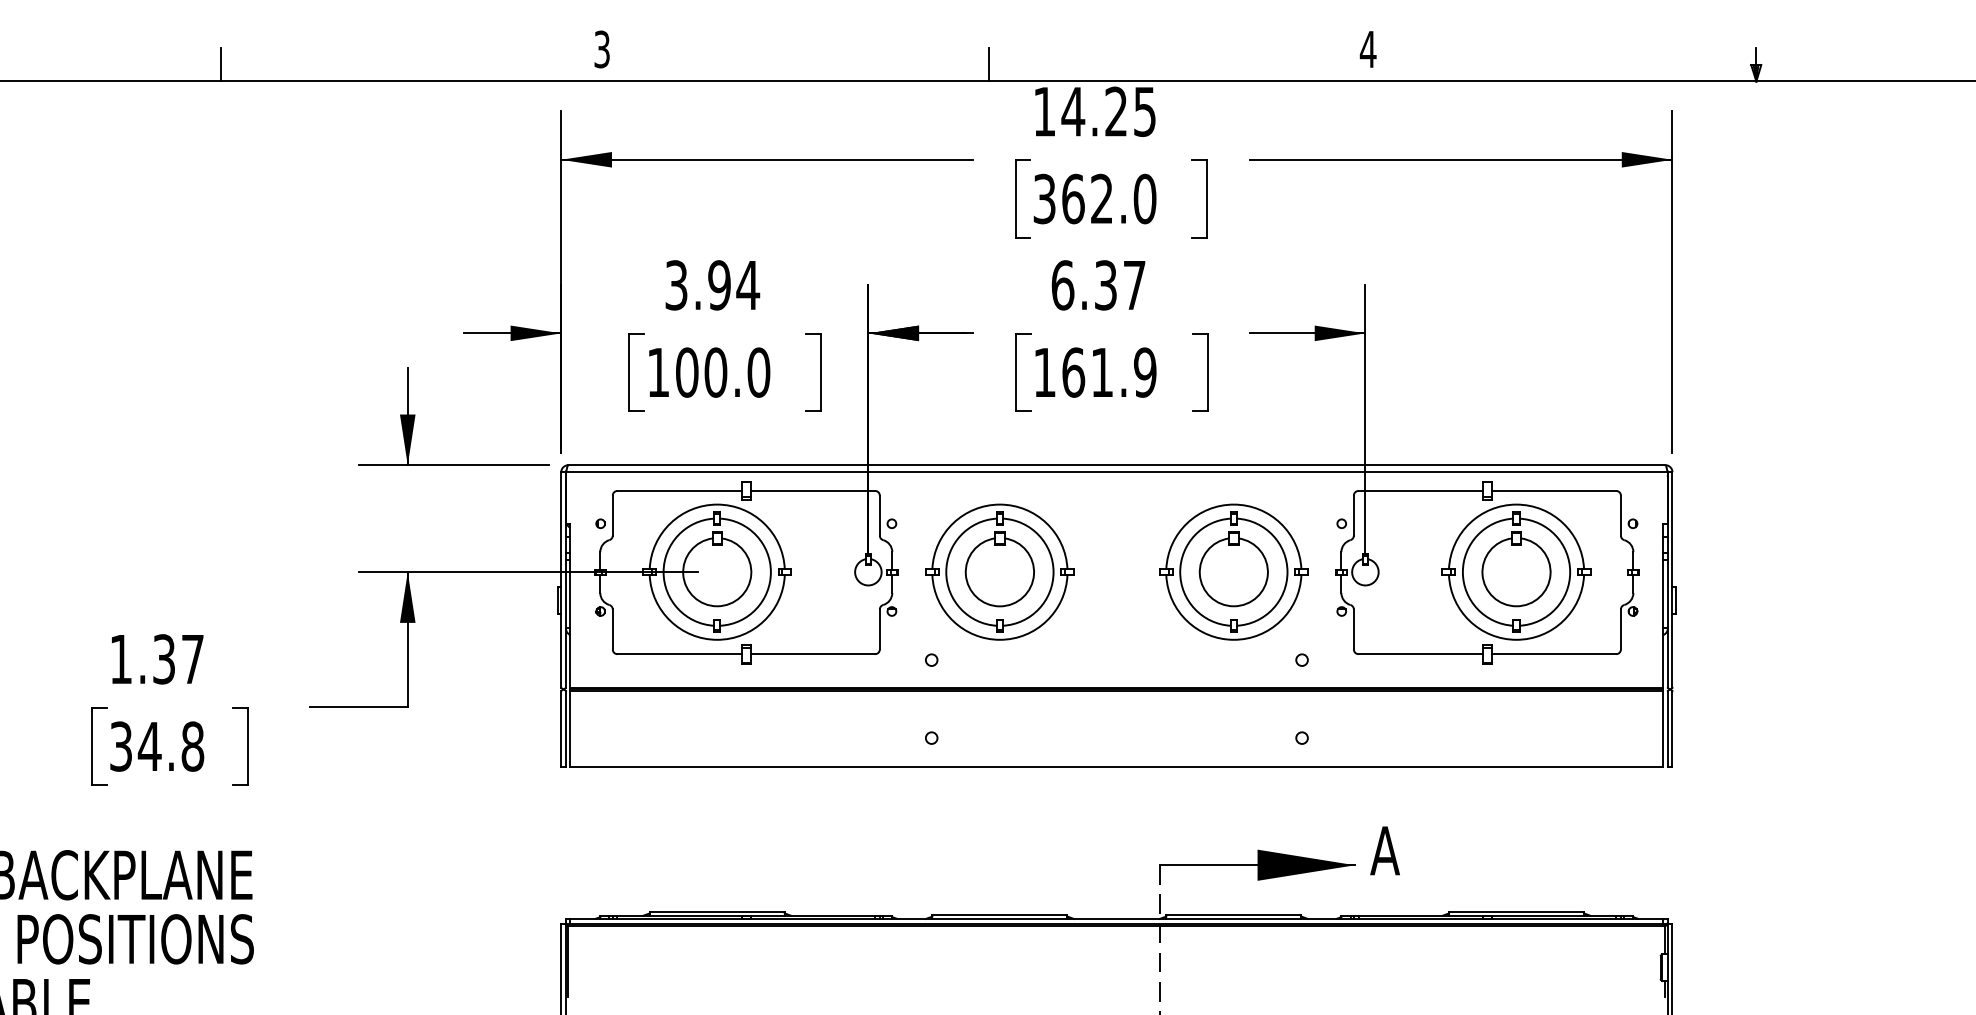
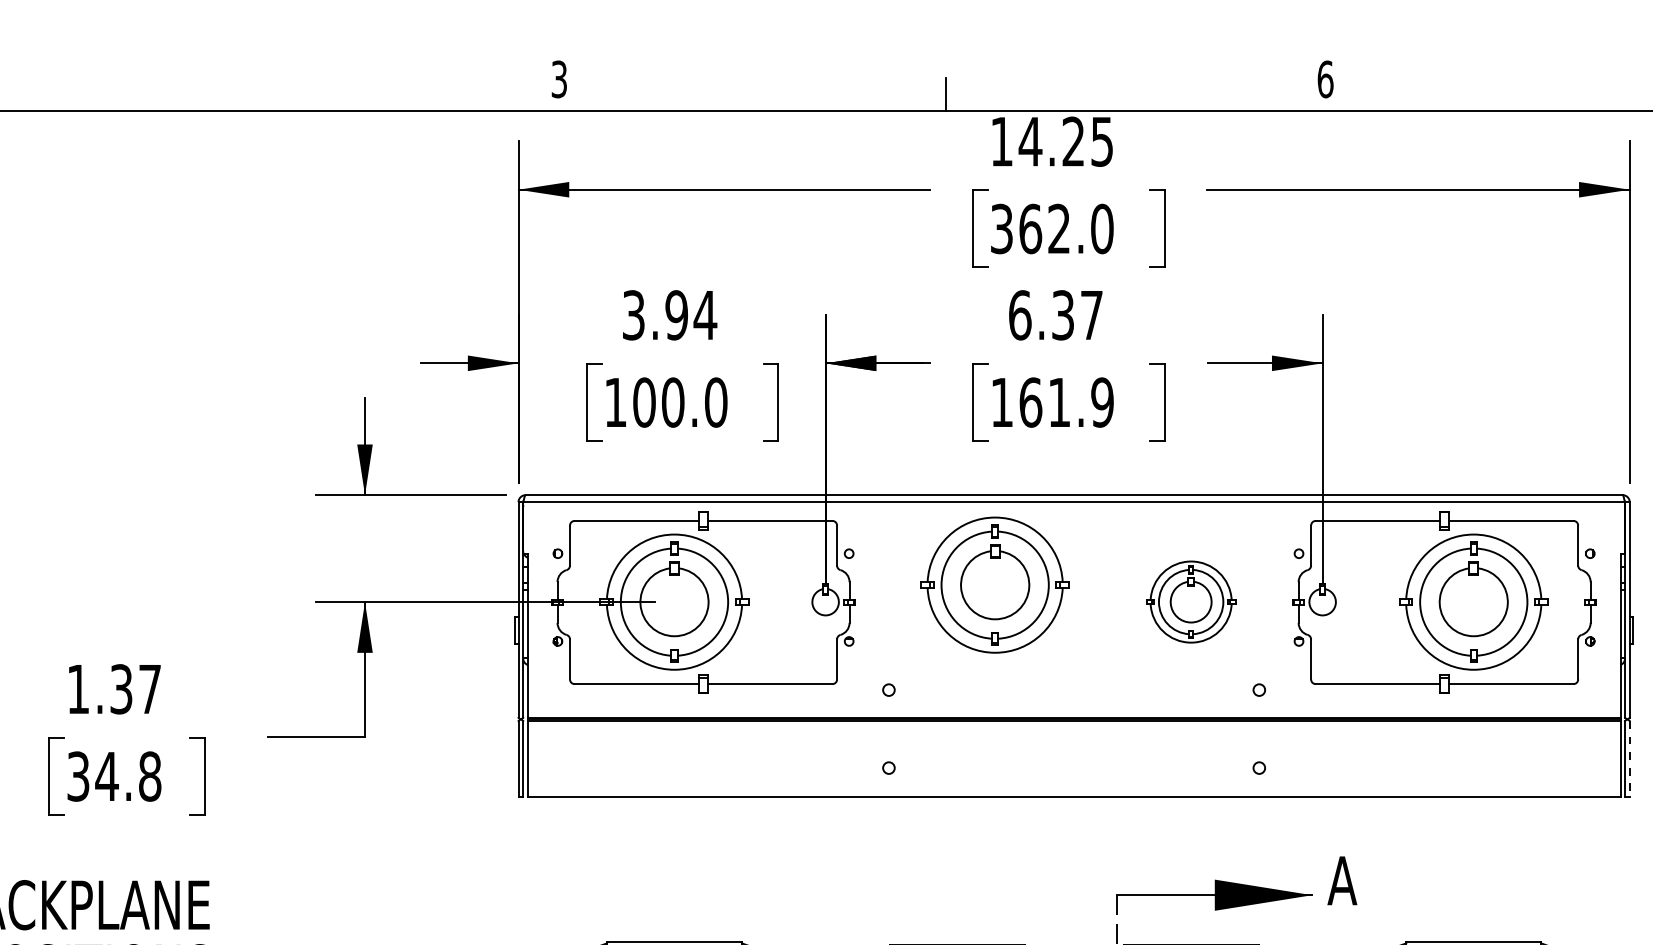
text: (1367, 49) -> (1324, 79), 4 -> 6
line: (221, 64) -> (178, 94), removed
part: (999, 571) -> (994, 584), moved
part: (1233, 571) -> (1190, 601), size x0.6
line: (1672, 729) -> (1629, 759), solid -> dashed

